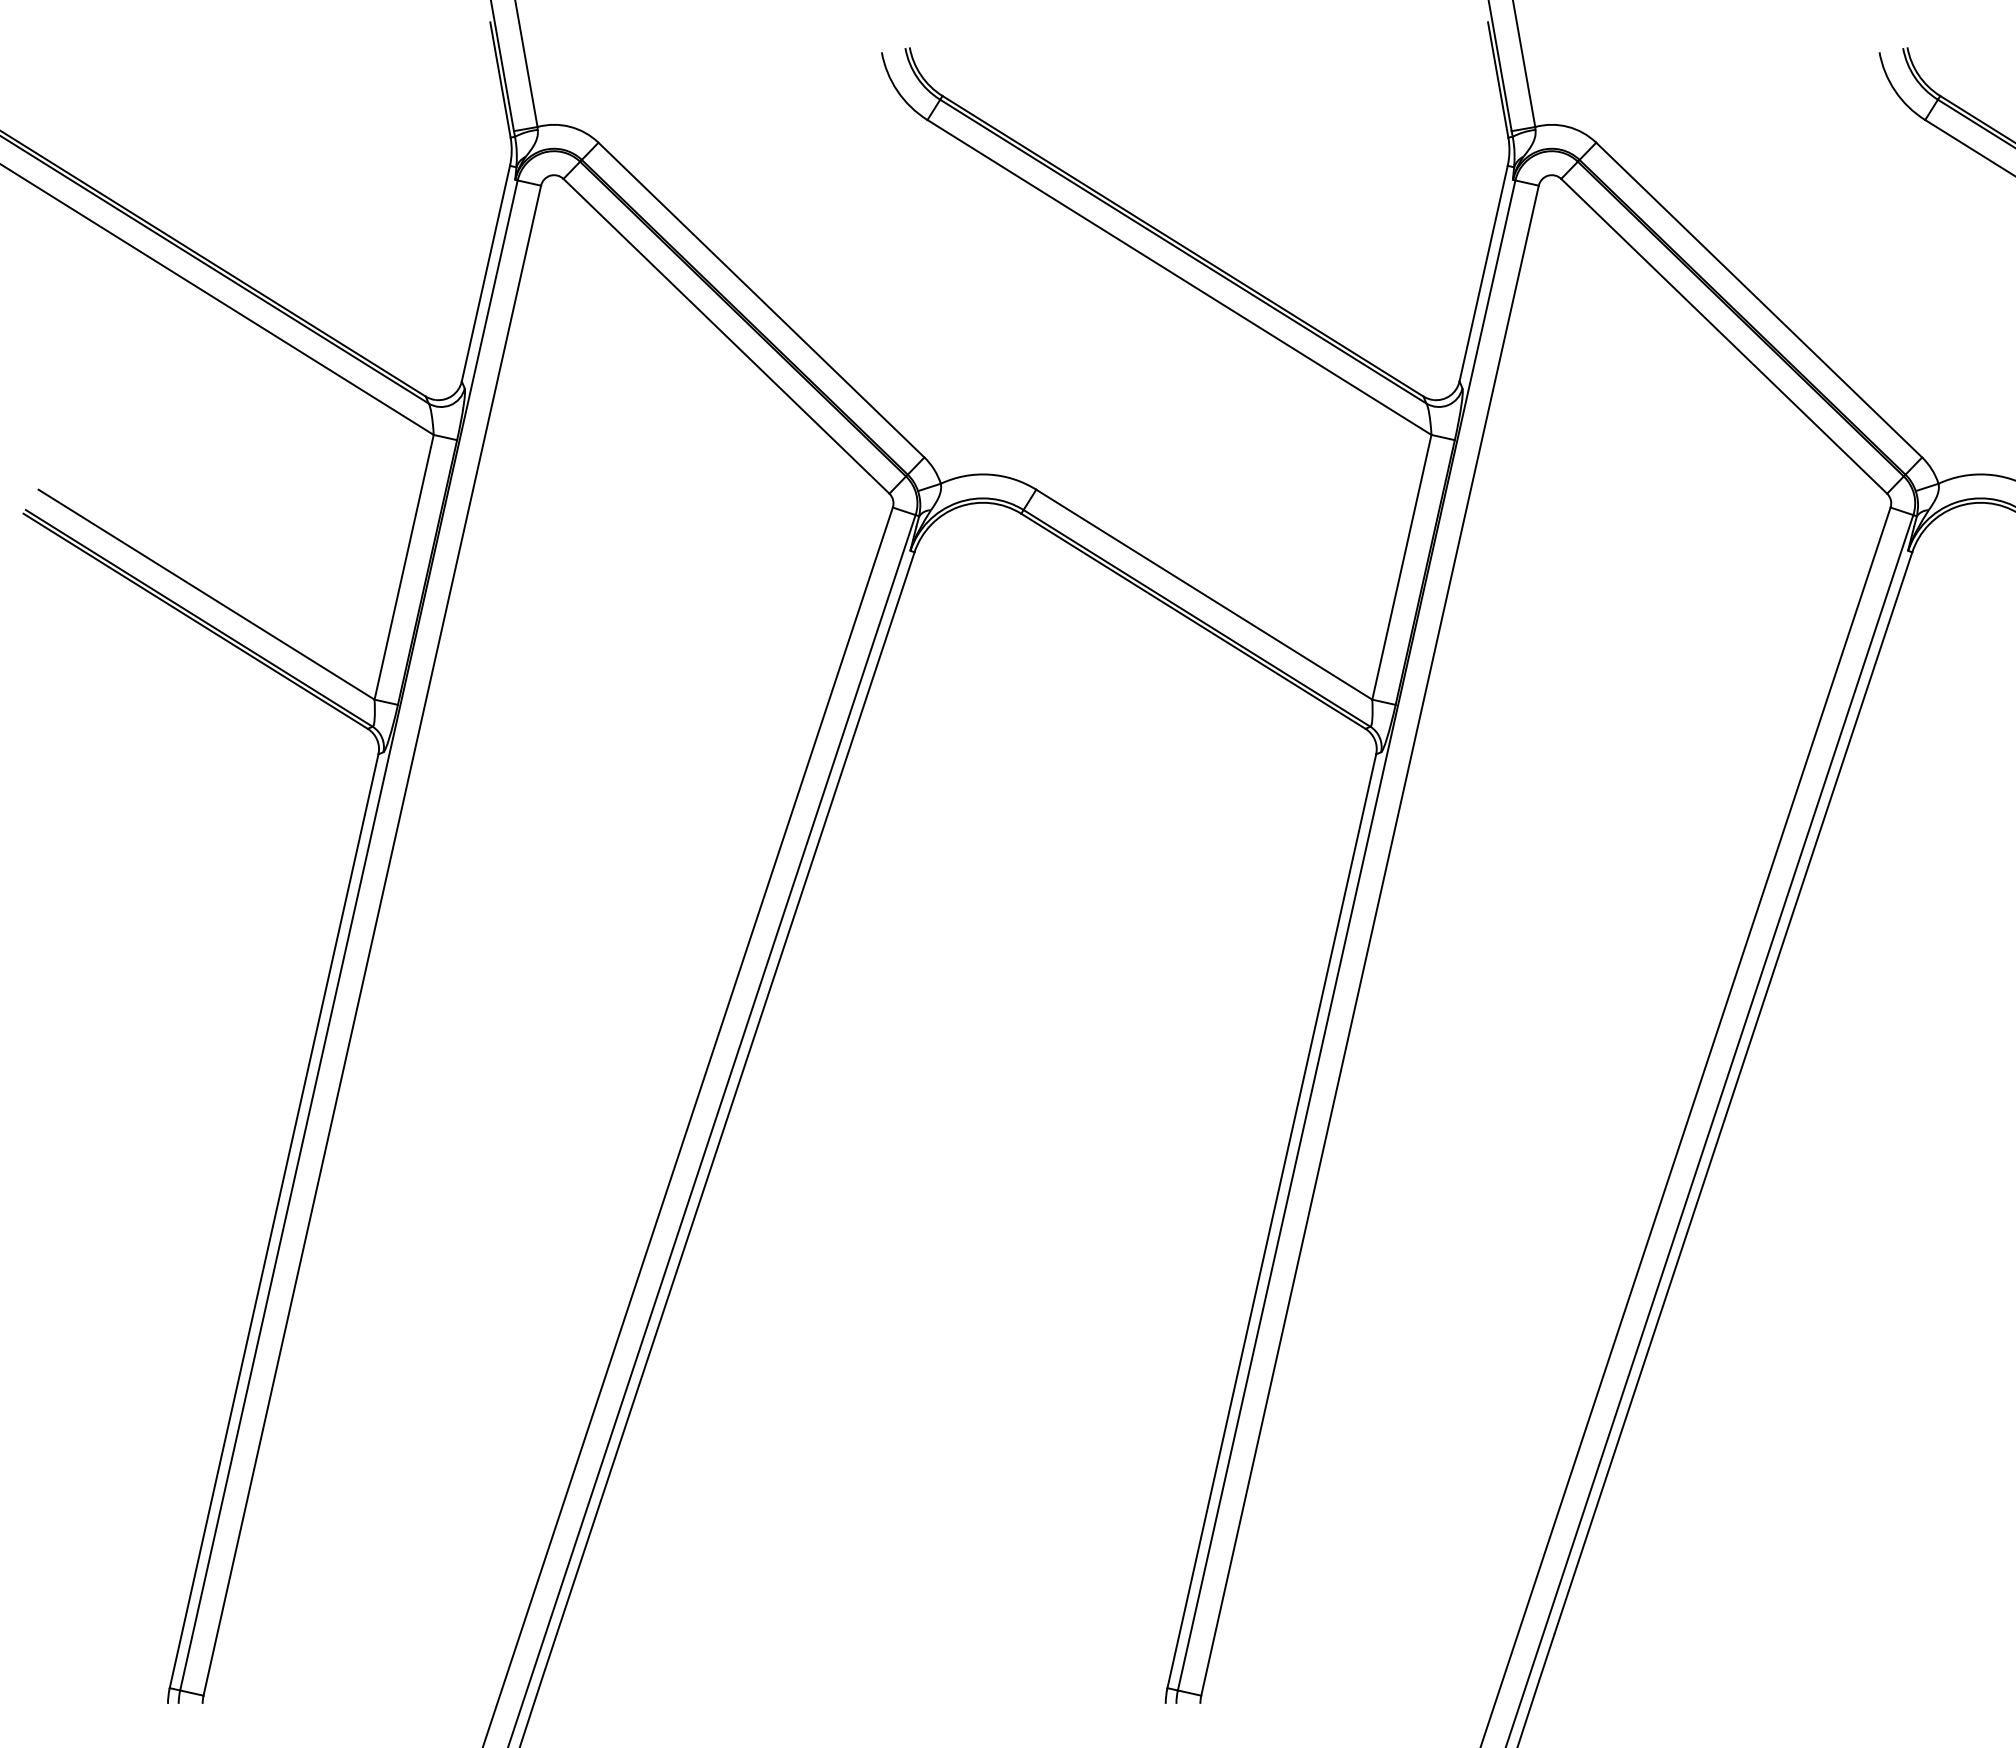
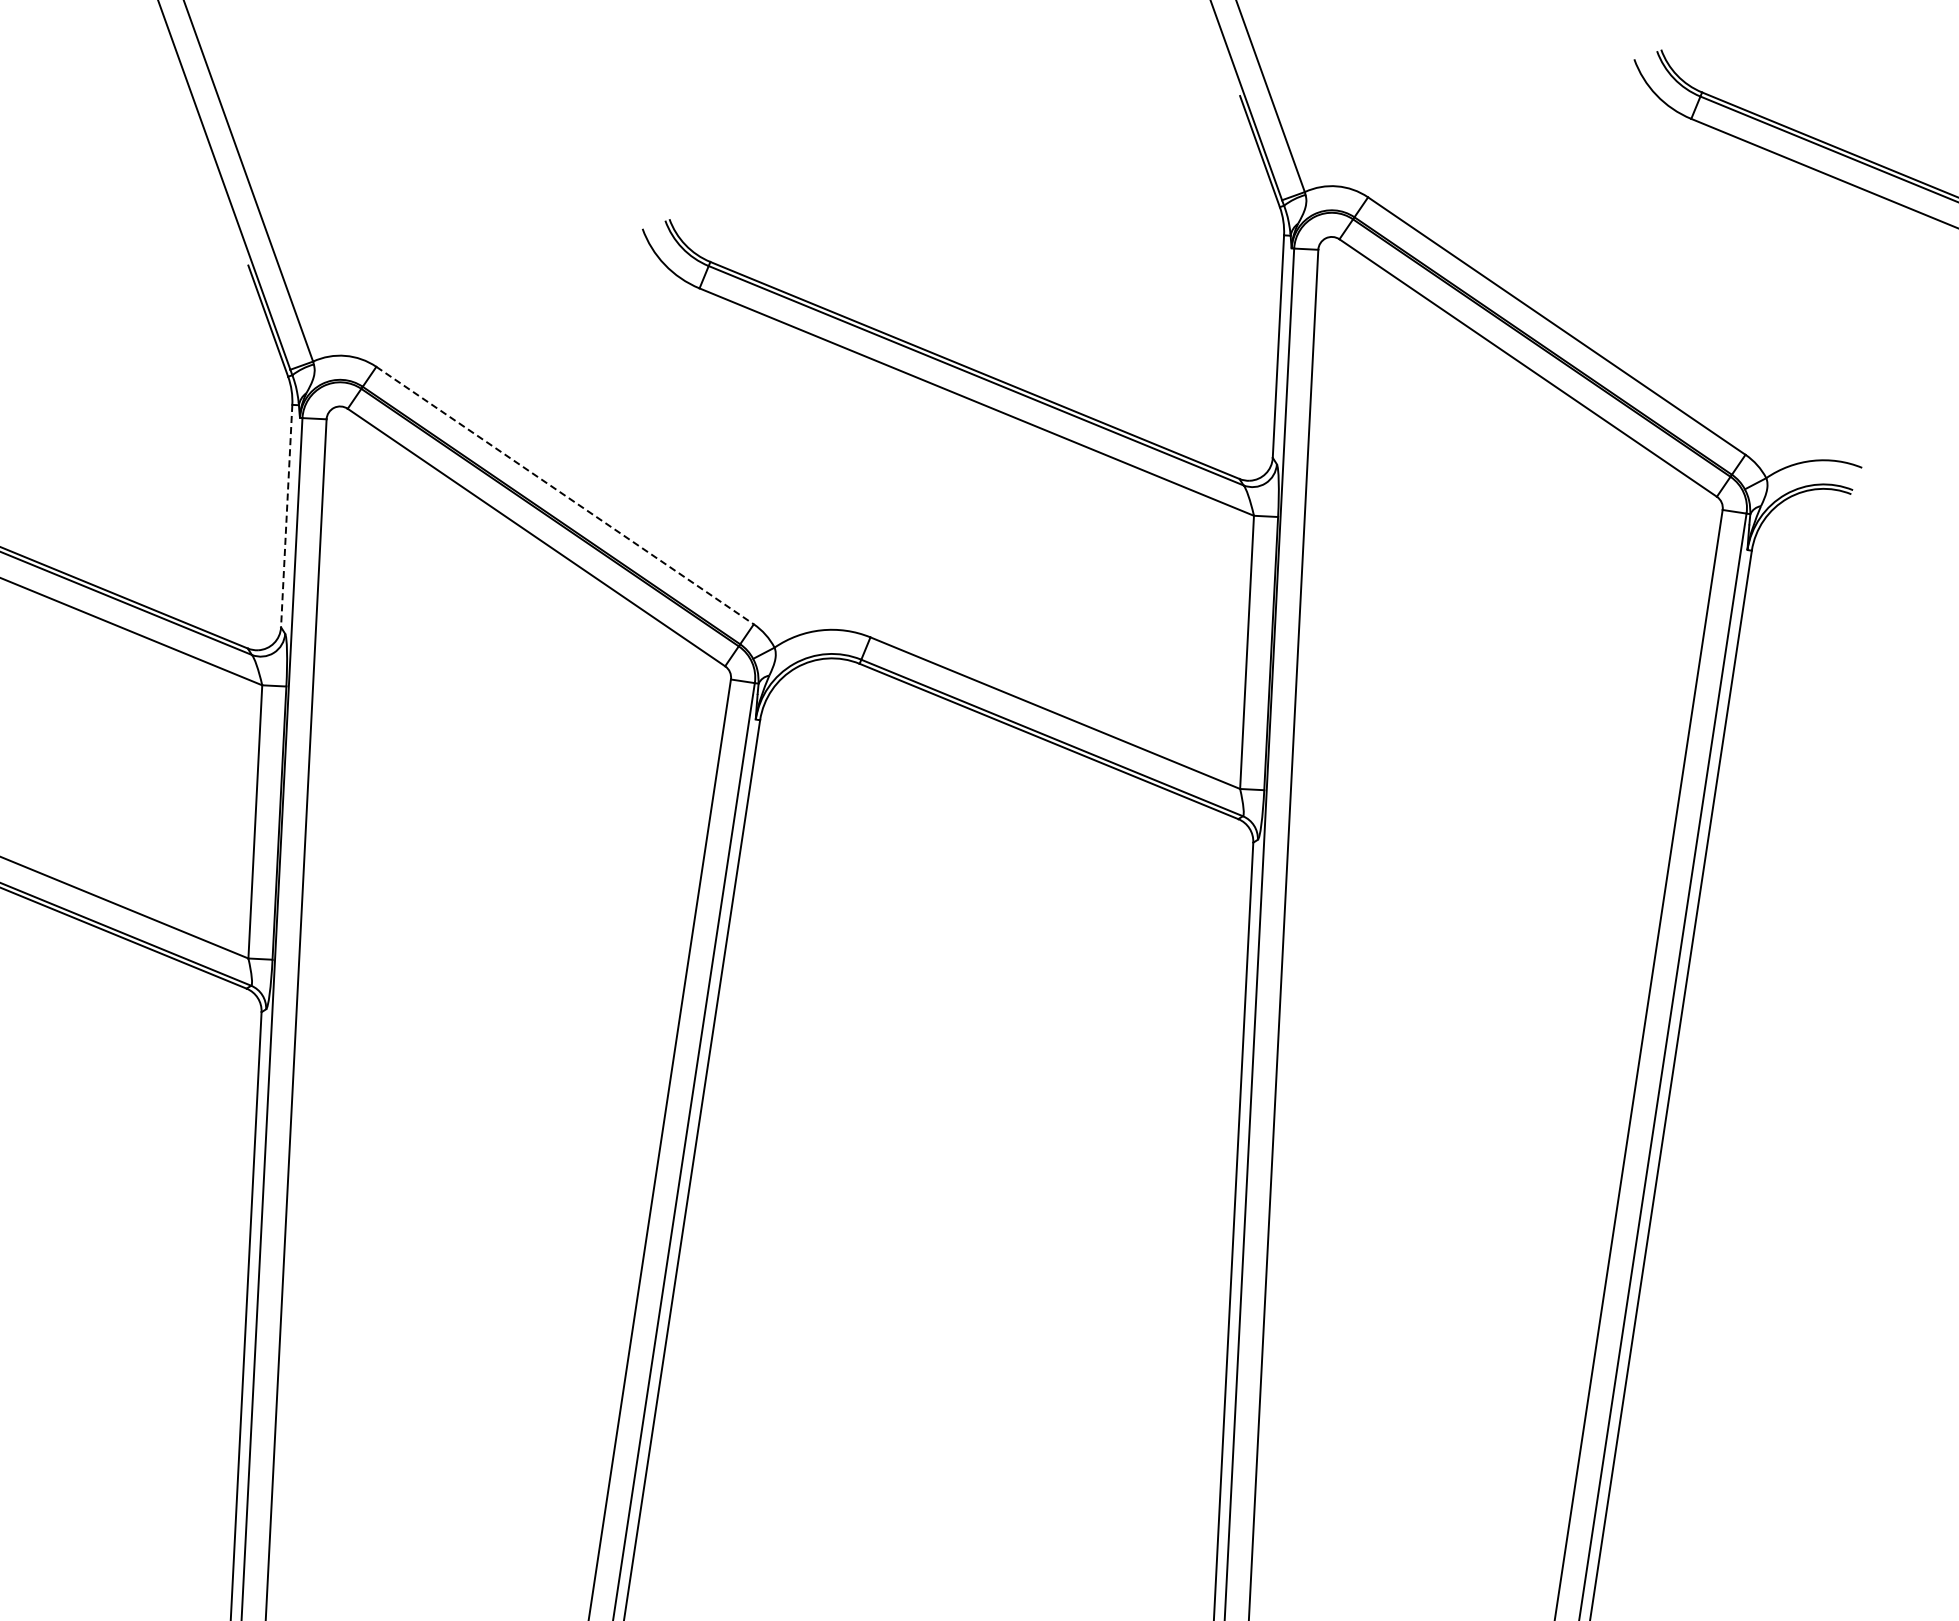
line: (485, 274) -> (286, 517), solid -> dashed
line: (761, 300) -> (565, 495), solid -> dashed

